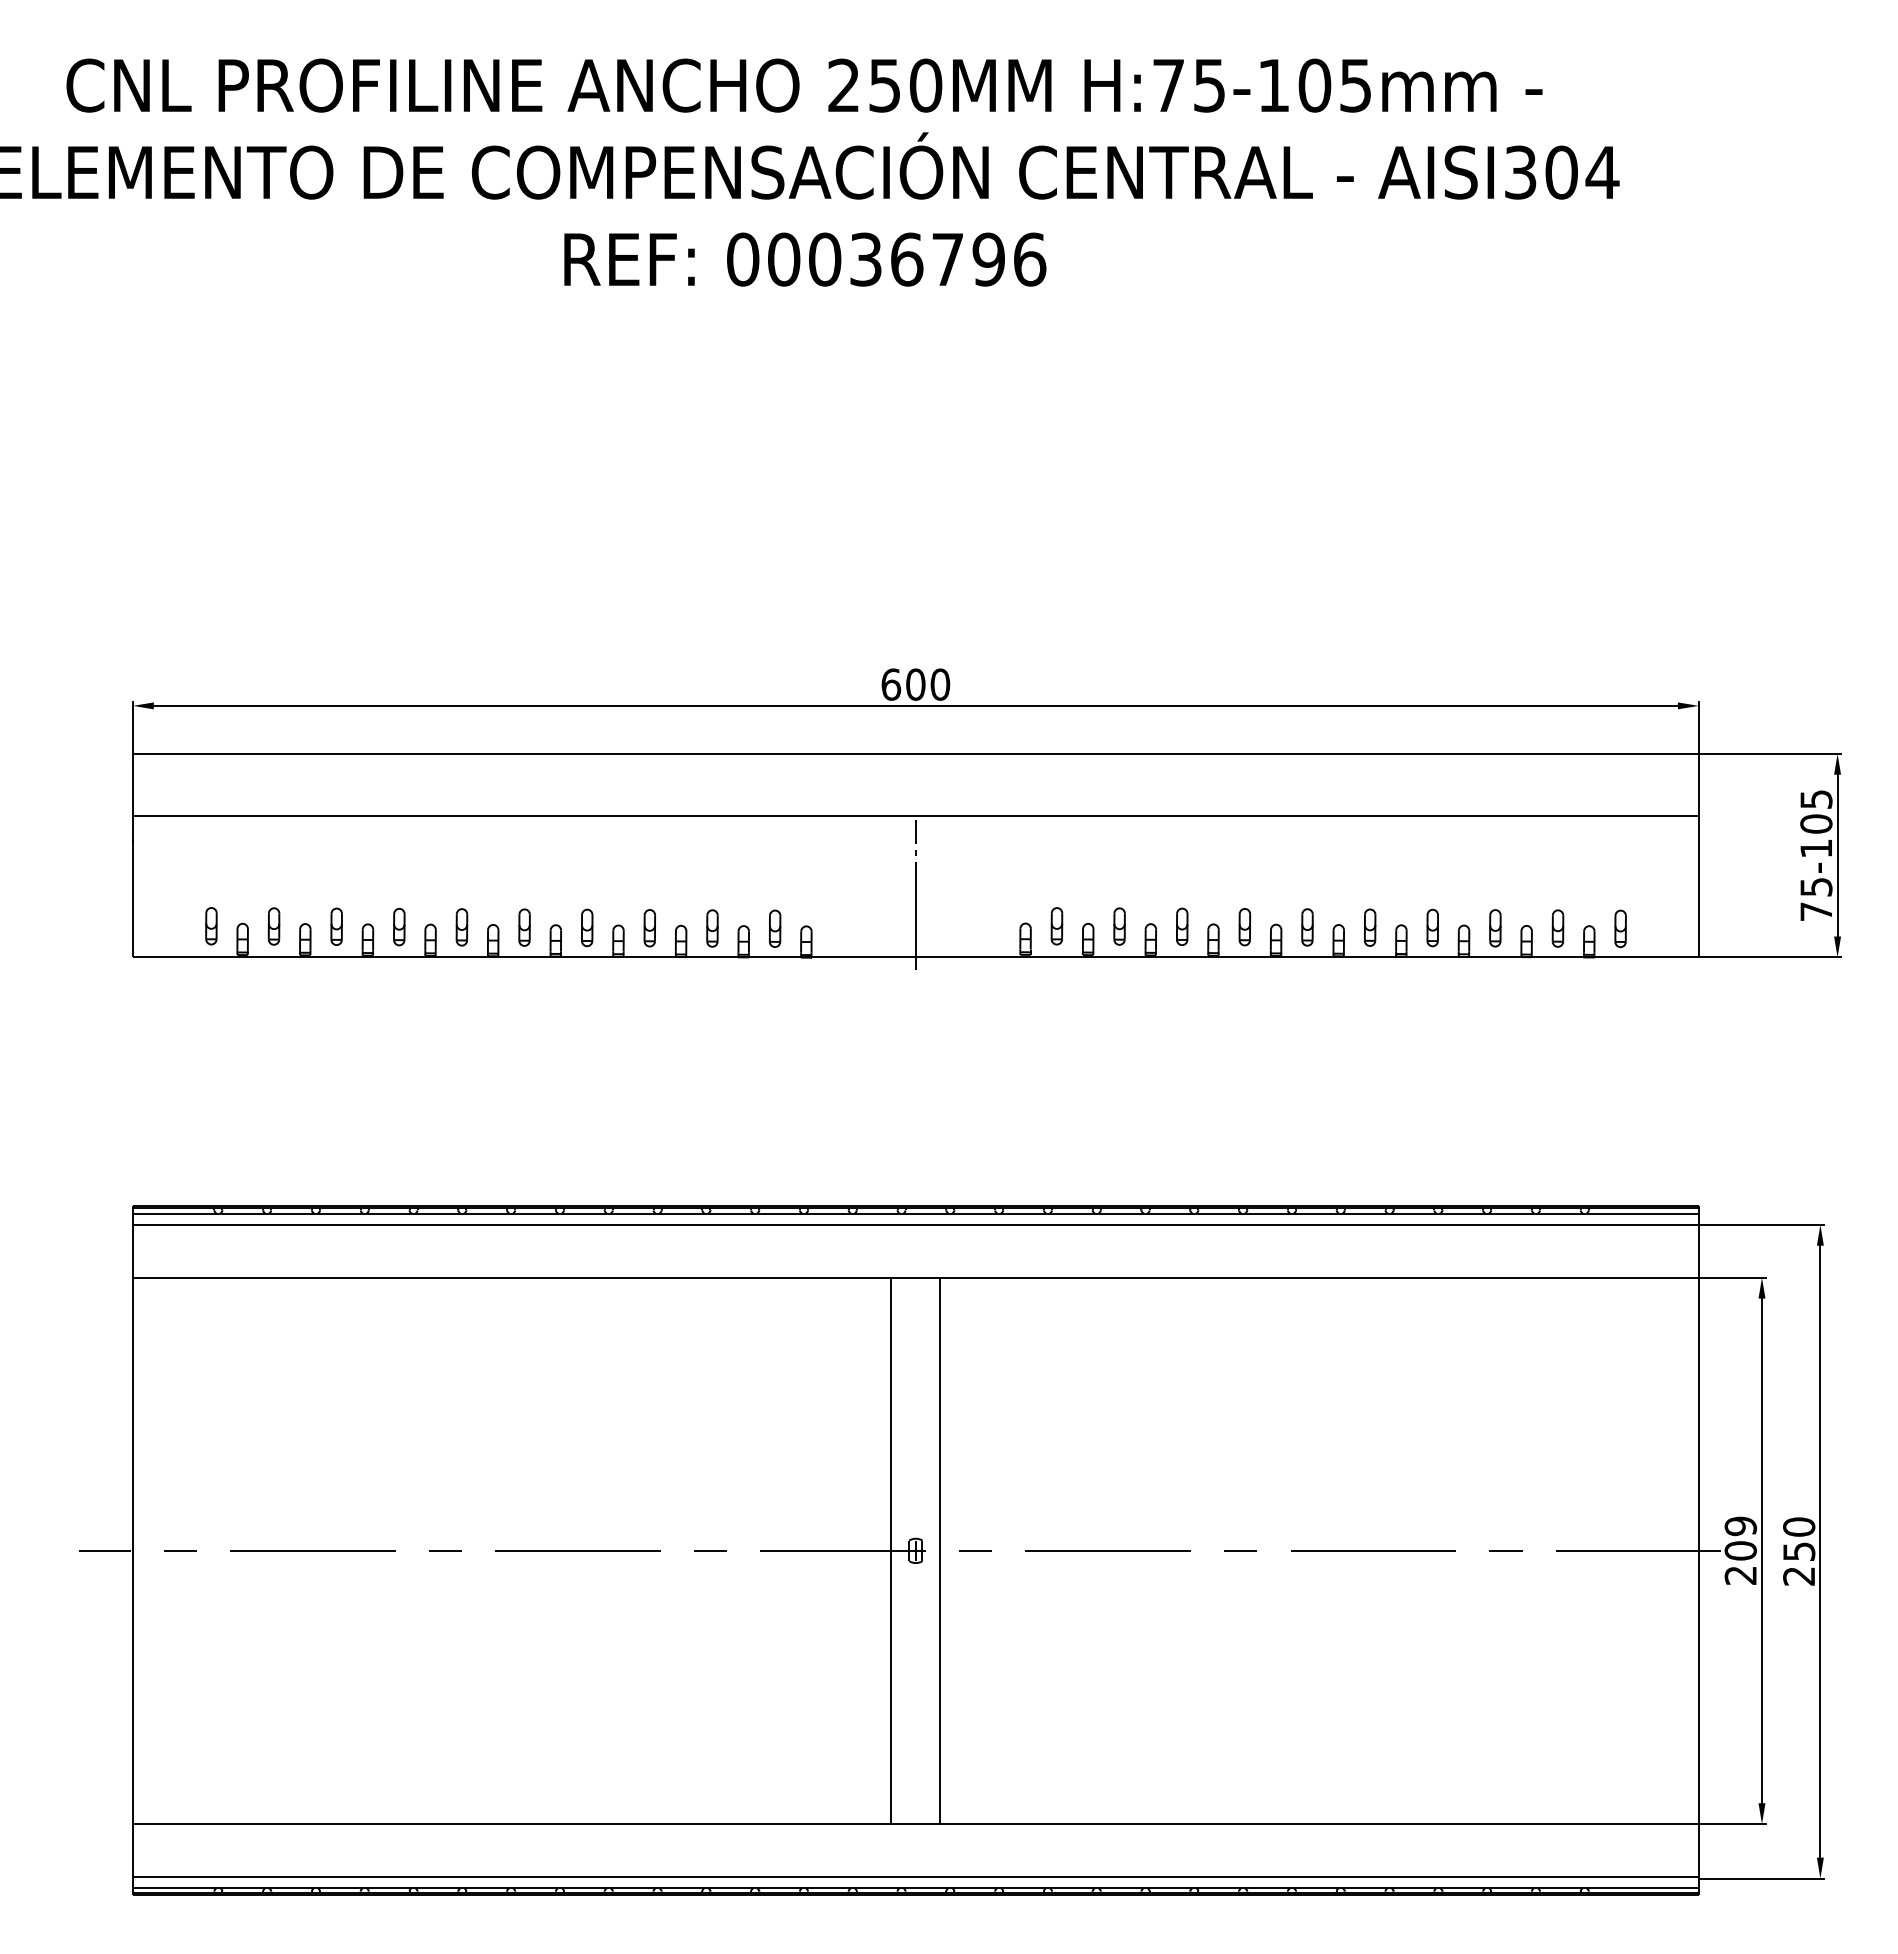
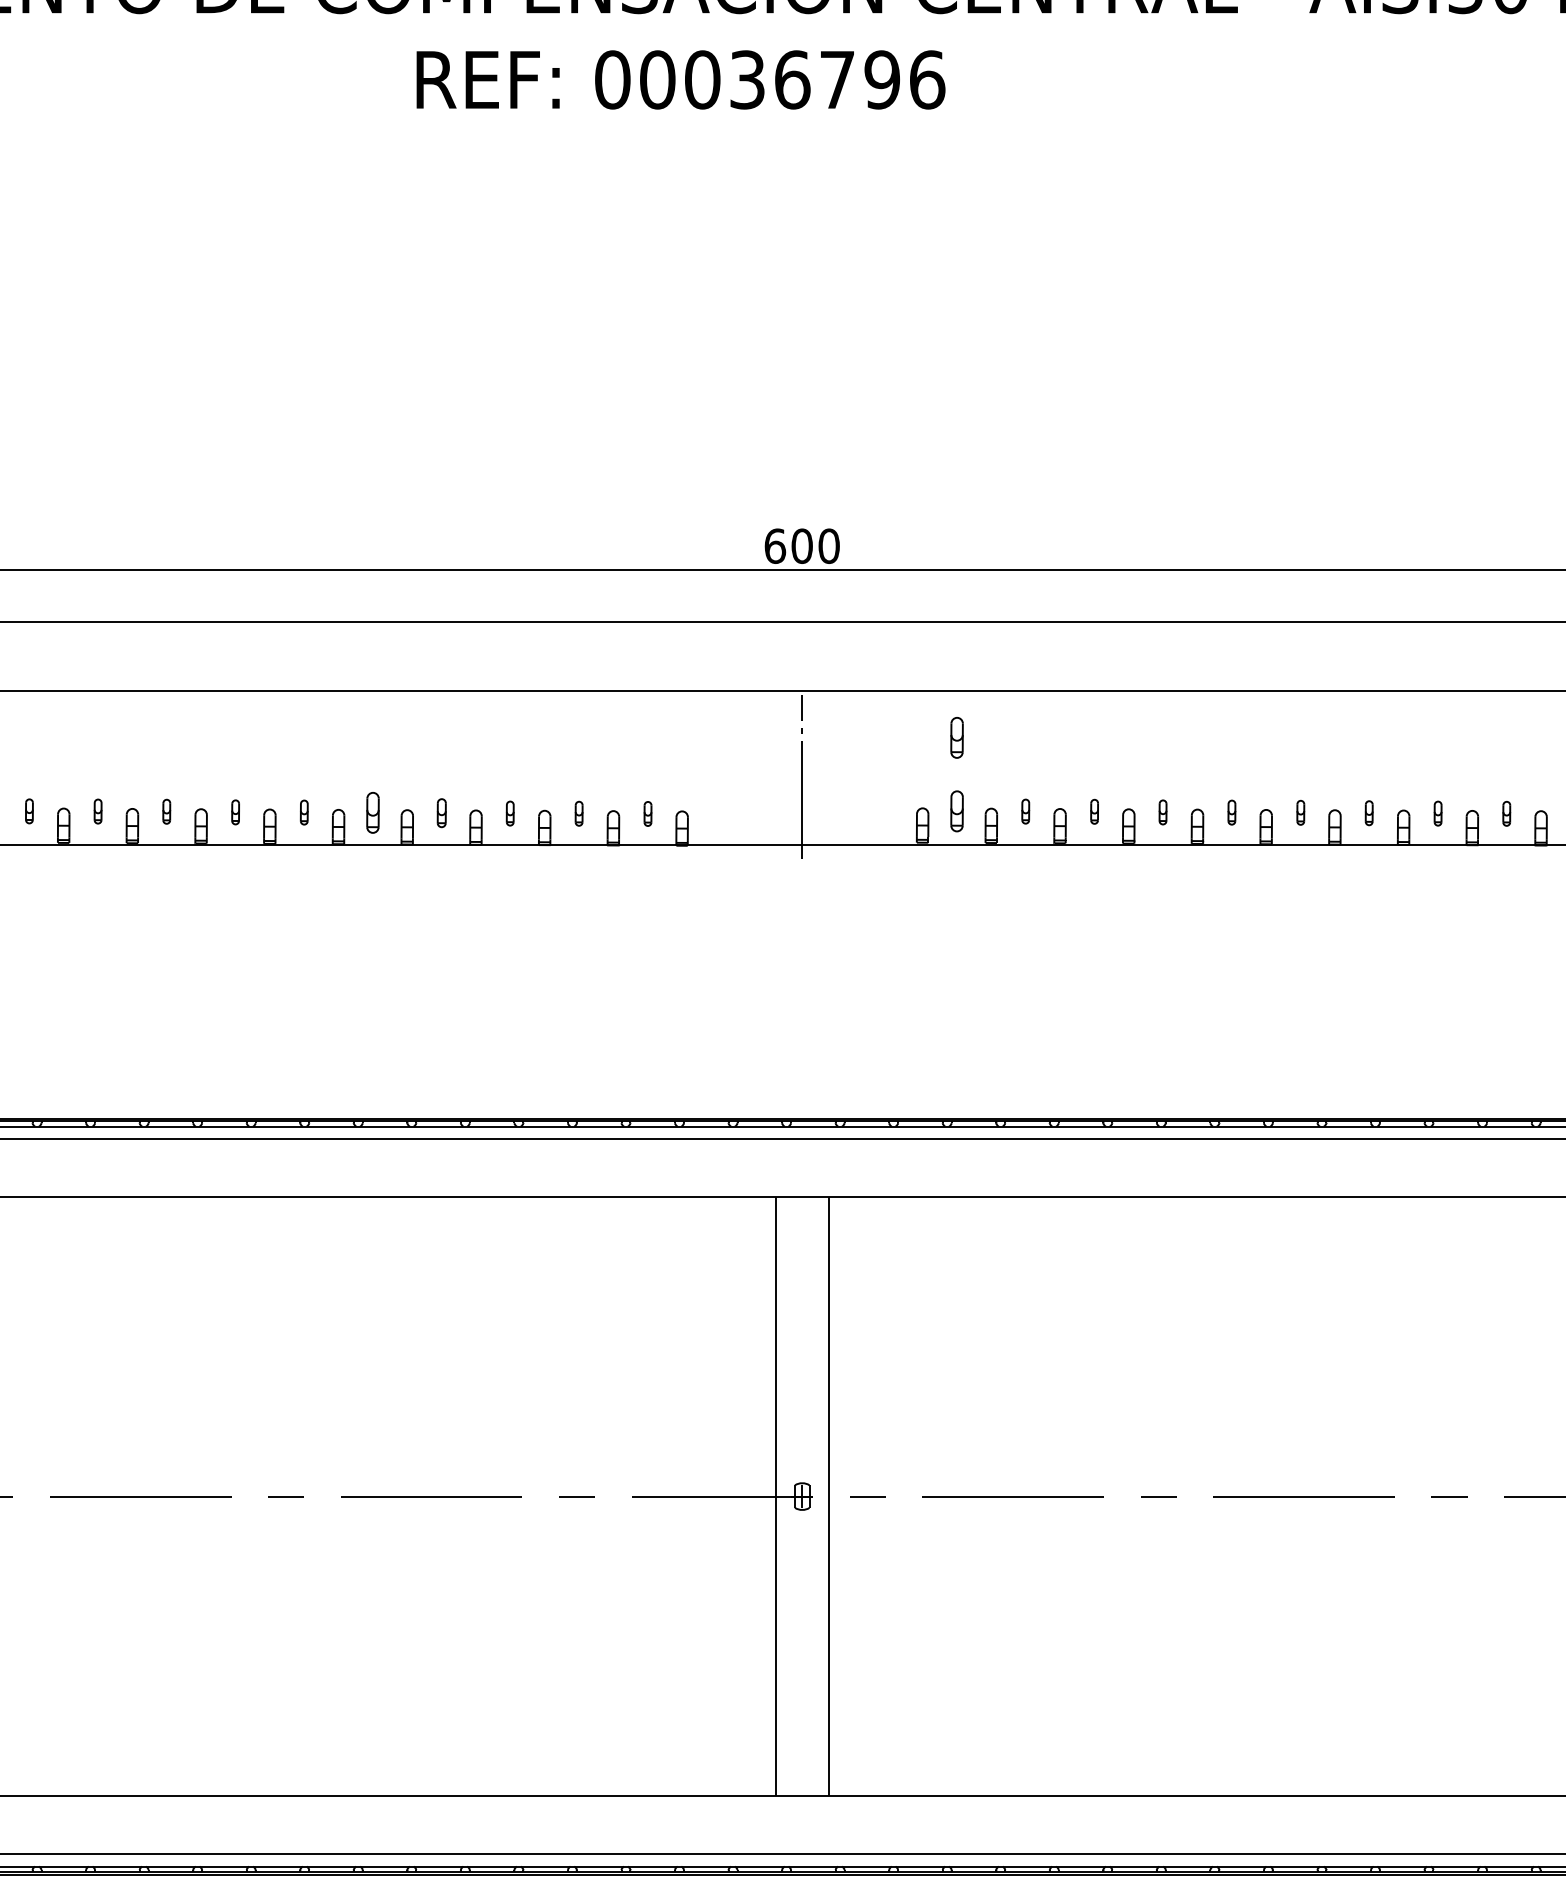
part: (1056, 859) -> (956, 738), added
part: (211, 926) -> (29, 811), size x0.6
part: (273, 926) -> (97, 811), size x0.6
part: (336, 926) -> (166, 811), size x0.6
part: (1119, 926) -> (1025, 811), size x0.6
part: (1182, 926) -> (1094, 811), size x0.6
part: (399, 927) -> (235, 812), size x0.6
part: (461, 927) -> (303, 812), size x0.6
part: (587, 927) -> (442, 812), size x0.7
part: (1244, 927) -> (1162, 812), size x0.6
part: (1307, 927) -> (1231, 812), size x0.6
part: (1370, 927) -> (1301, 812), size x0.6
part: (1432, 927) -> (1369, 812), size x0.6
part: (649, 928) -> (510, 813), size x0.6
part: (712, 928) -> (579, 813), size x0.6
part: (775, 928) -> (648, 813), size x0.6
part: (1495, 928) -> (1438, 813), size x0.6
part: (1557, 928) -> (1506, 813), size x0.6

